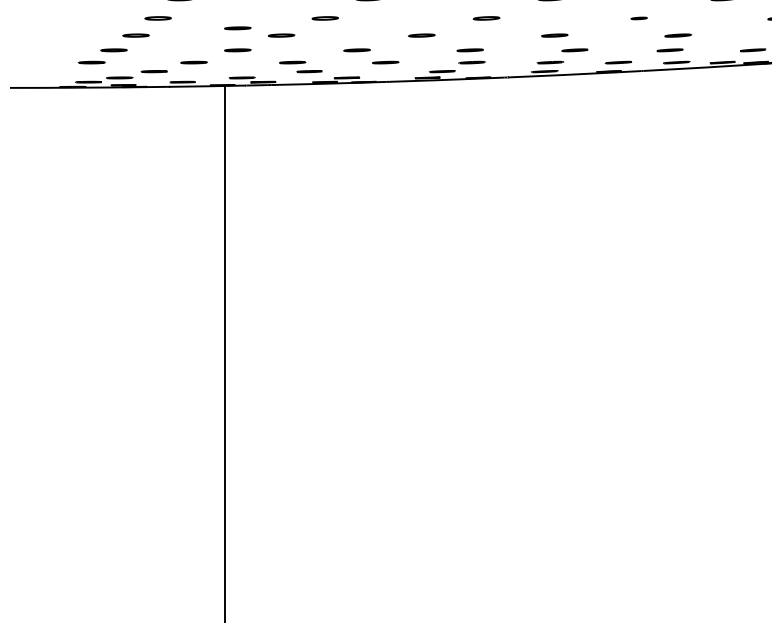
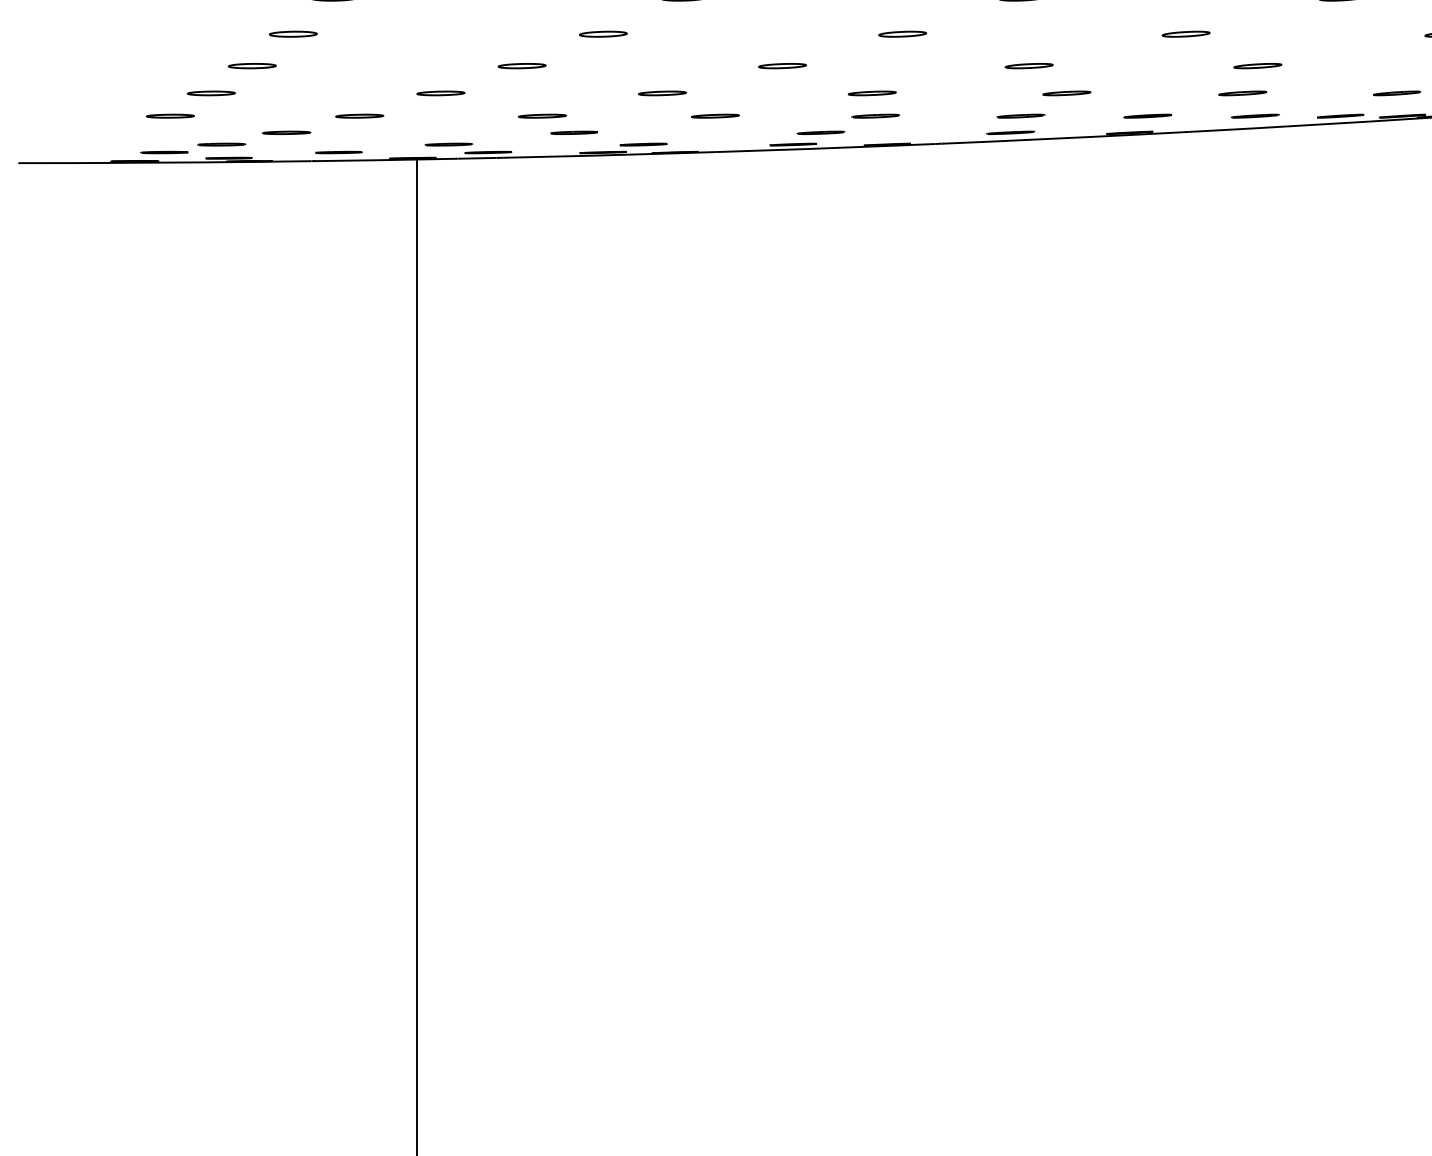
part: (638, 18) -> (1184, 34), size x1.67
line: (237, 28) -> (440, 52), removed

